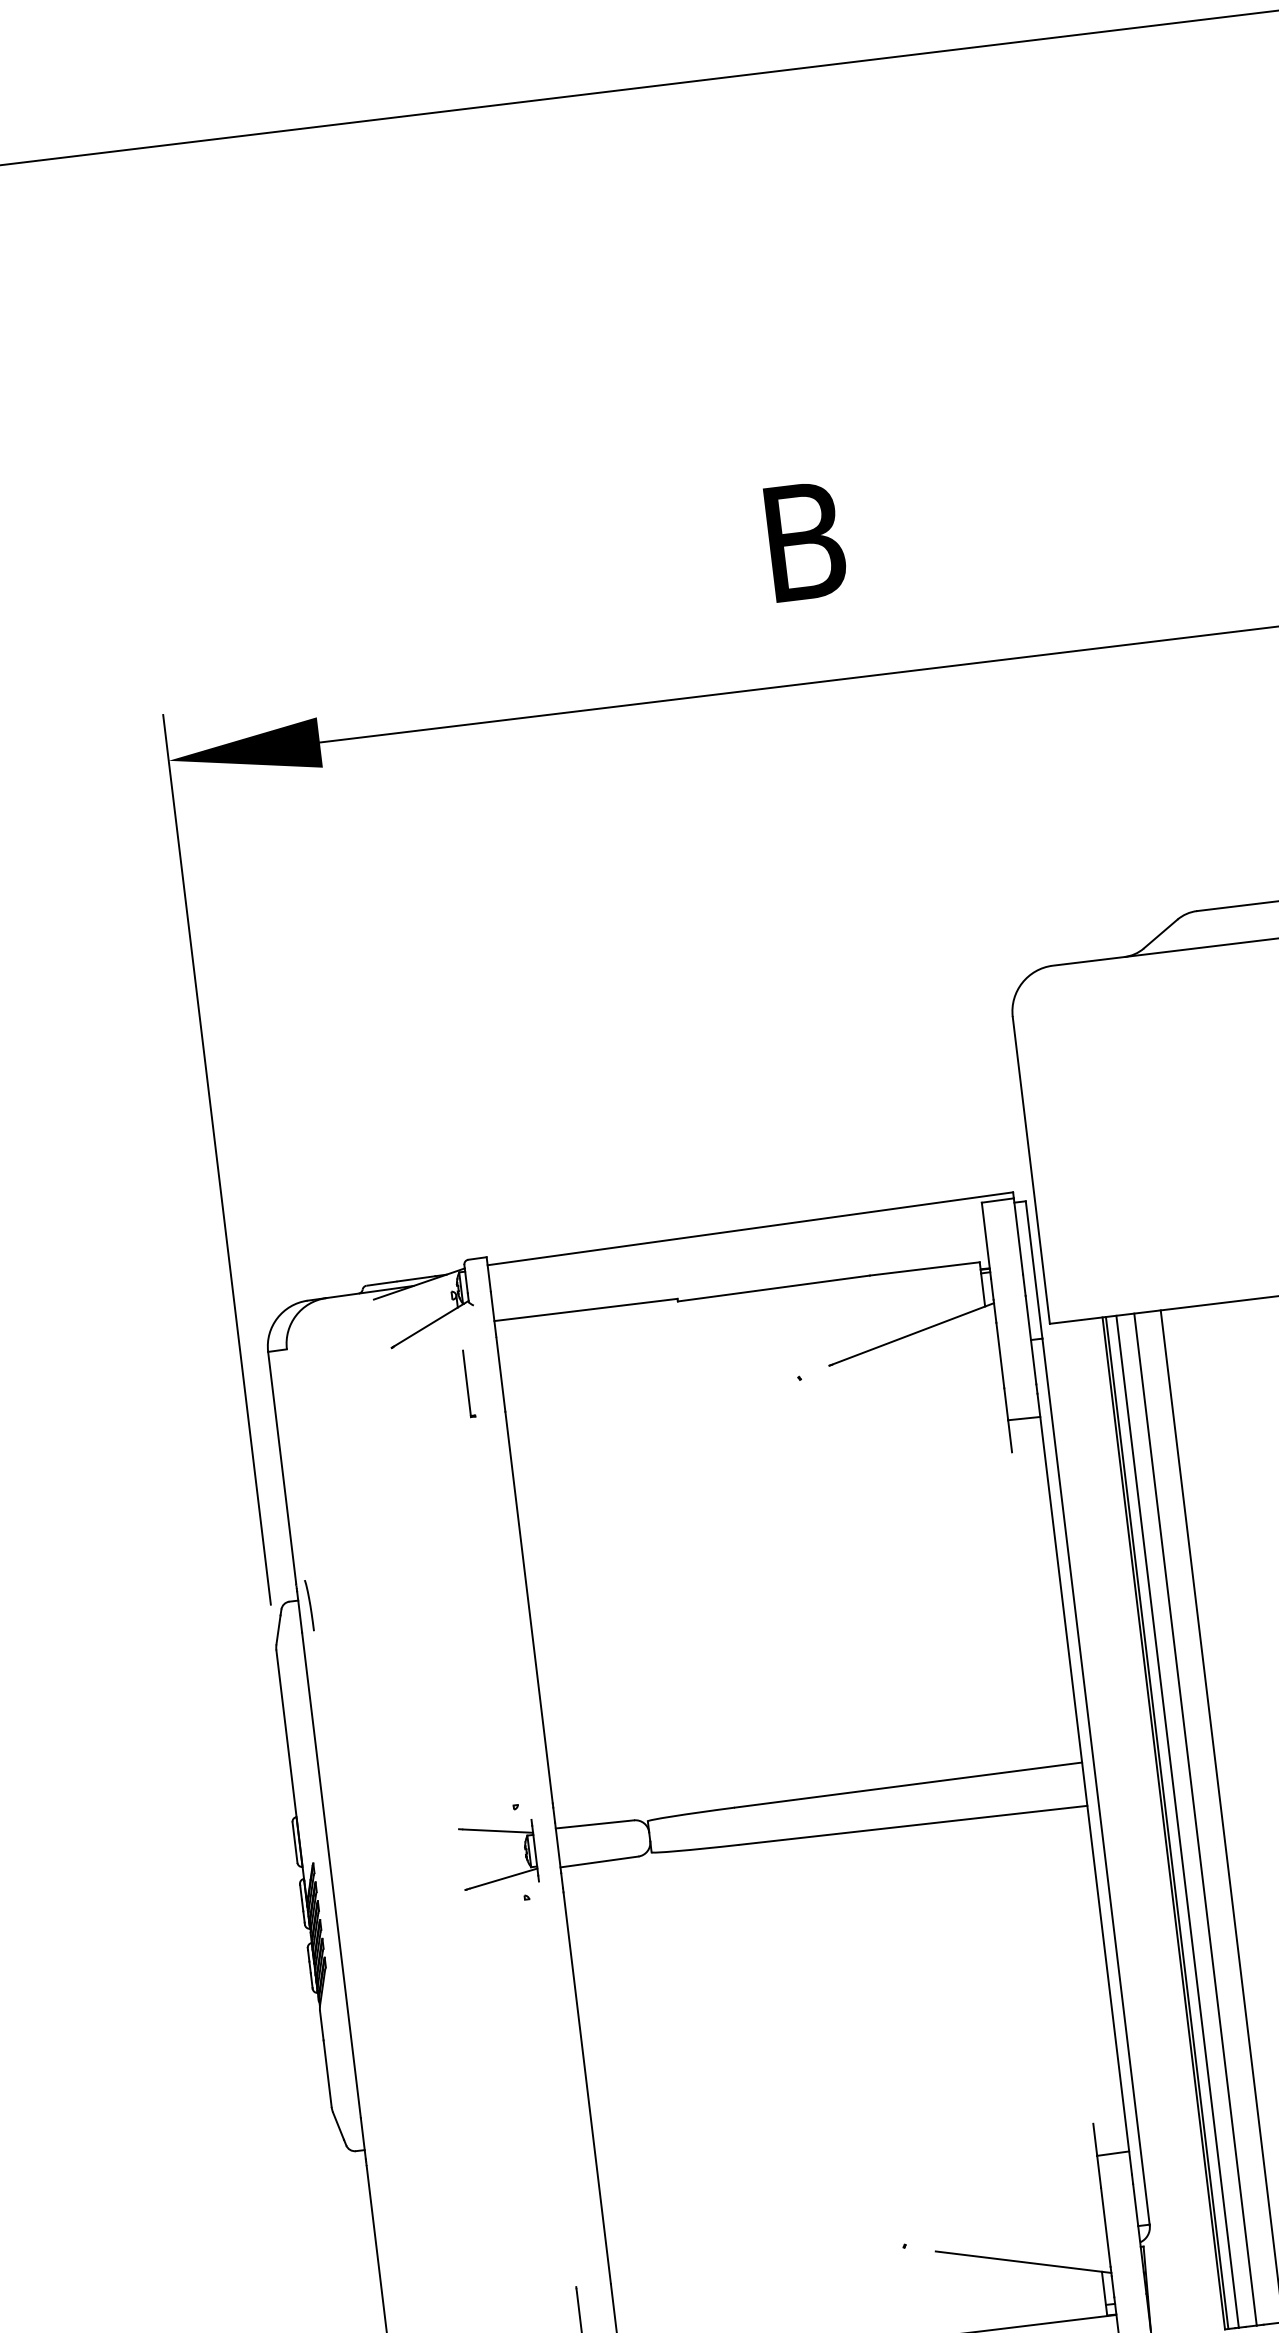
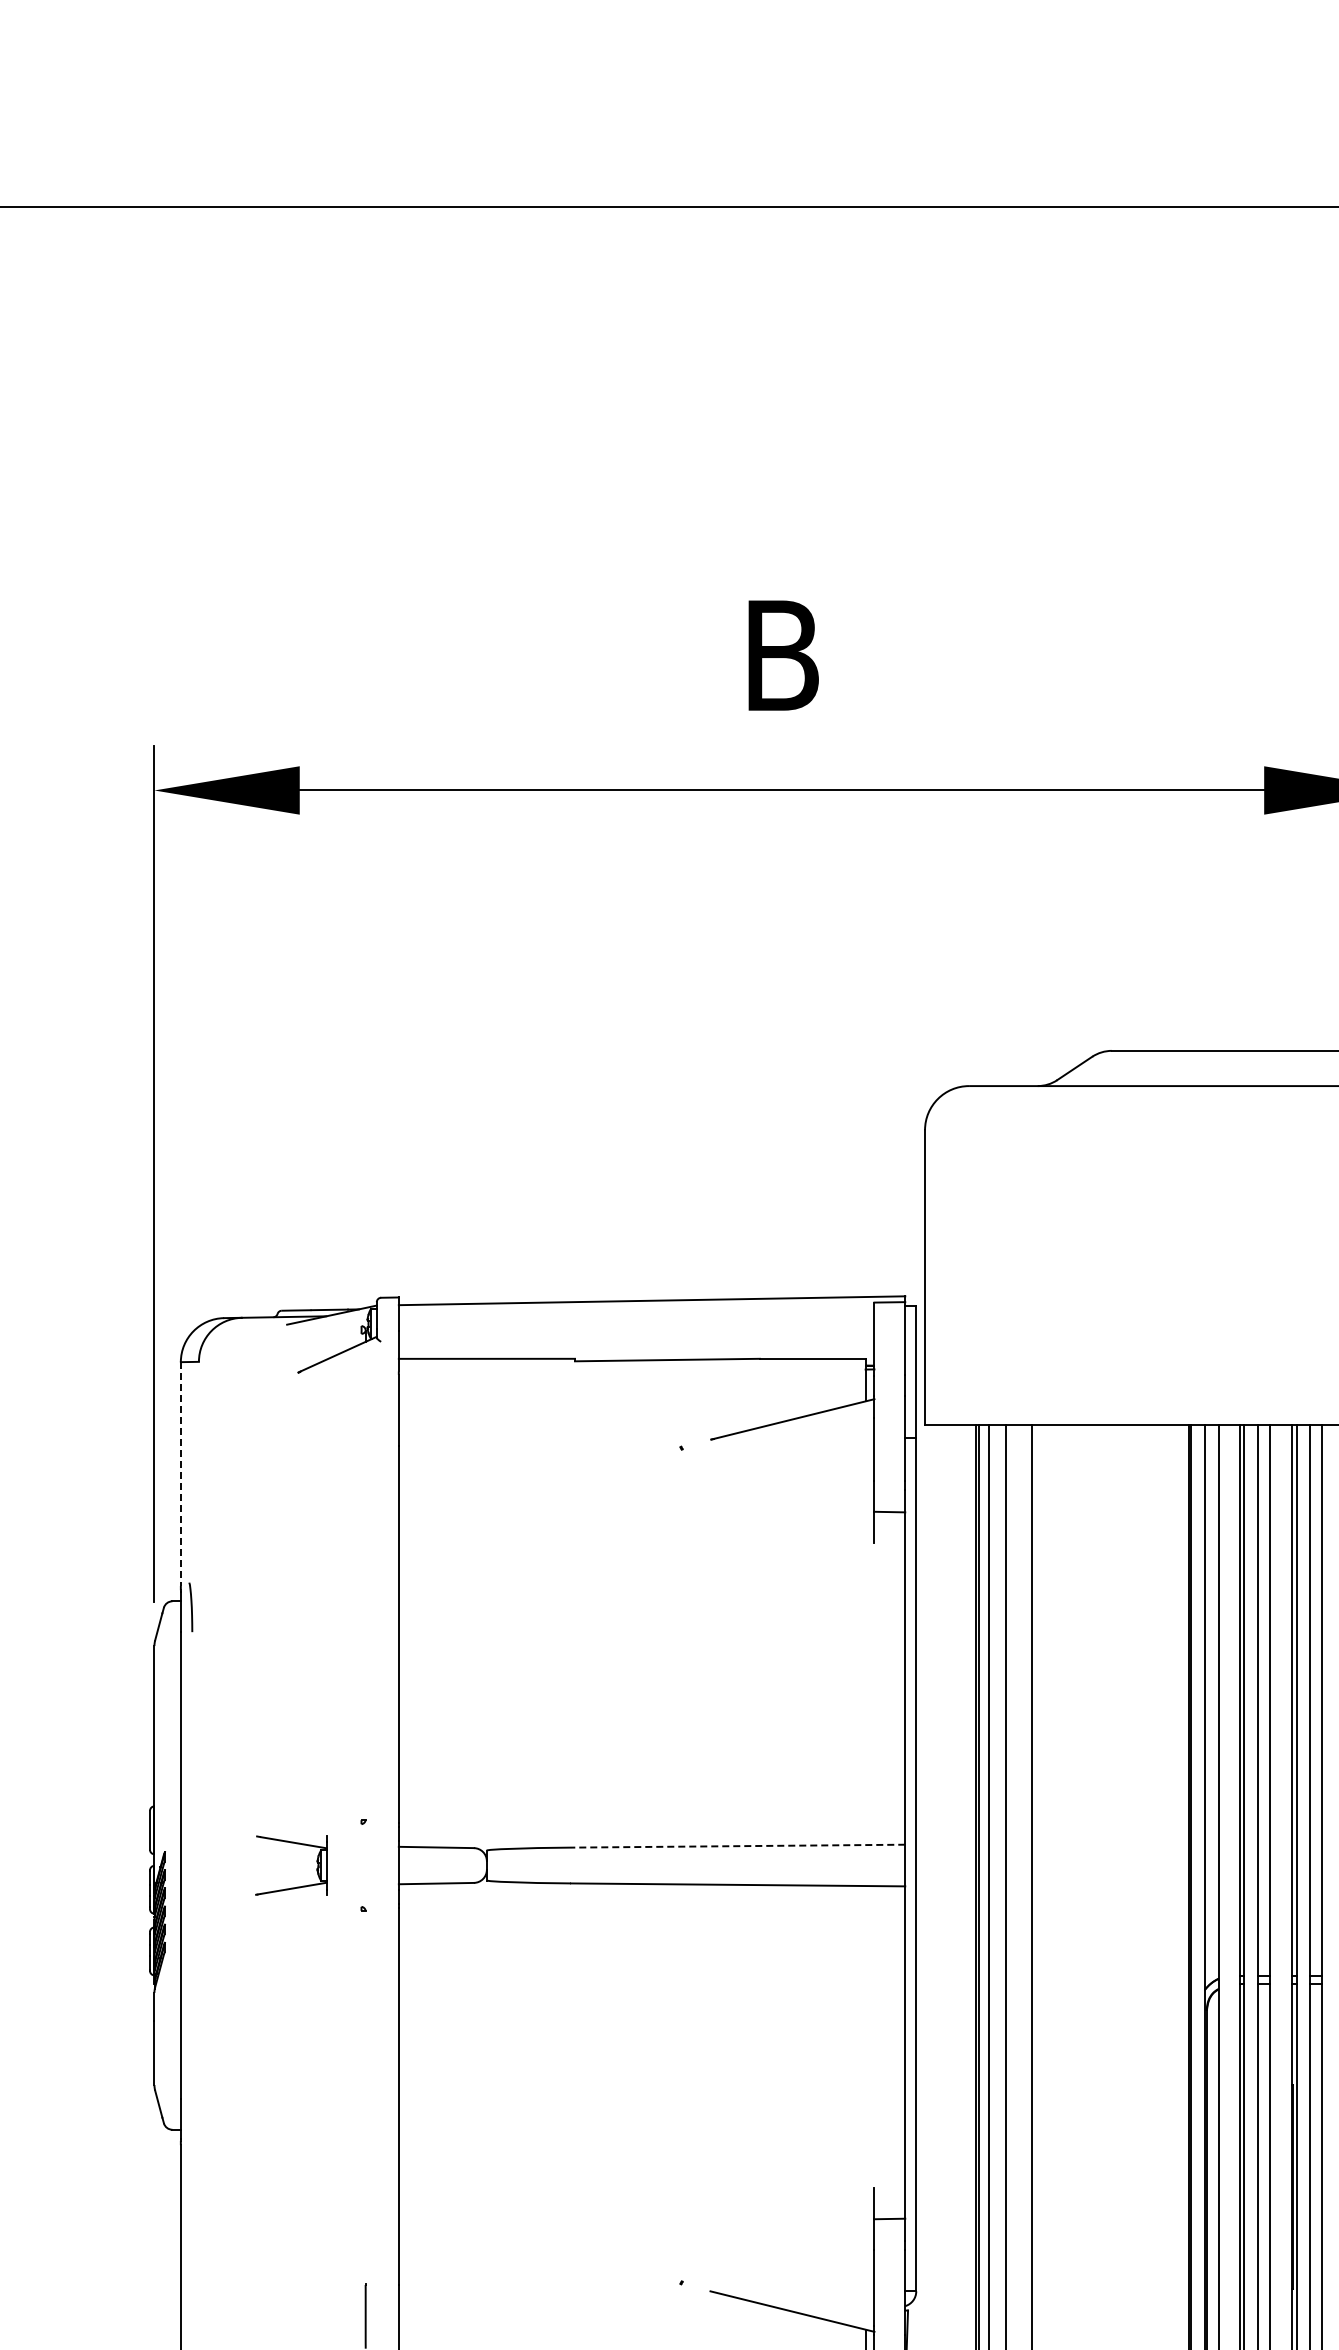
part: (468, 1382) -> (367, 1414), removed
line: (281, 1468) -> (180, 1474), solid -> dashed
line: (907, 1785) -> (737, 1846), solid -> dashed
part: (501, 1832) -> (296, 1844), moved

